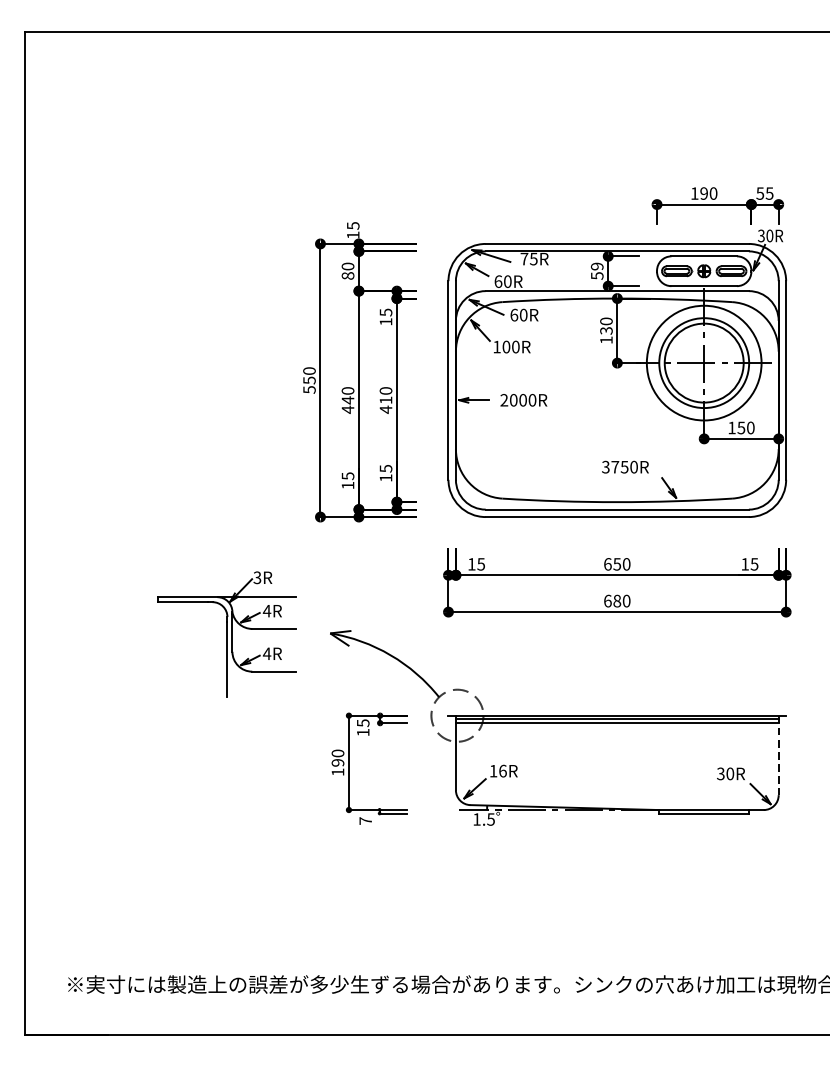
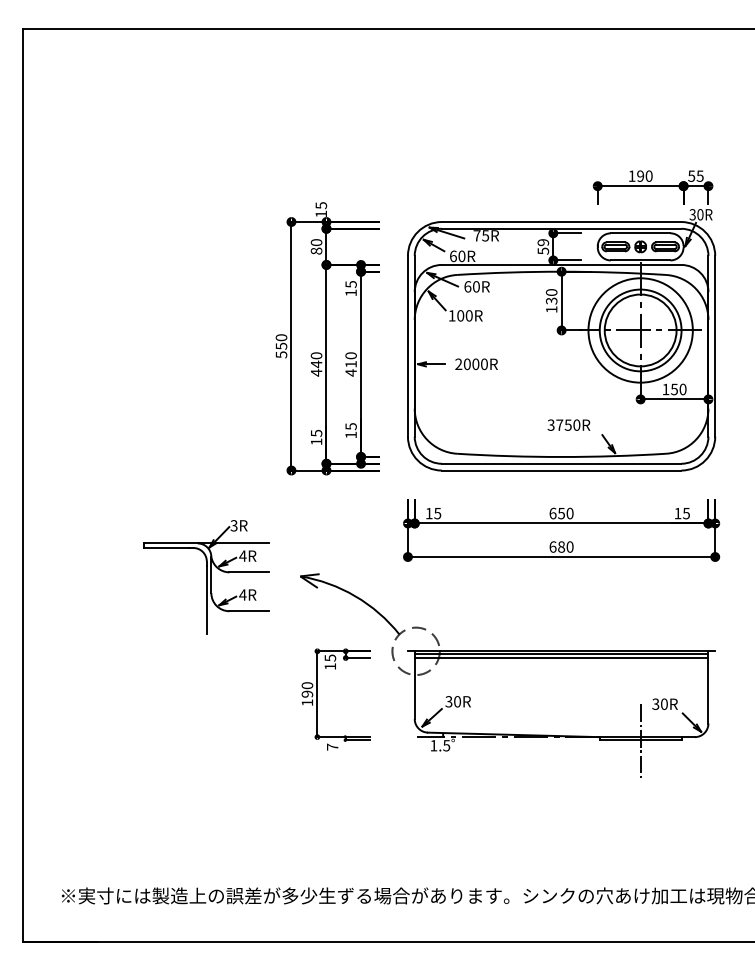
line: (778, 755) -> (708, 687), dashed -> solid
text: (498, 770) -> (453, 701), 16R -> 30R
line: (704, 813) -> (640, 740), added

